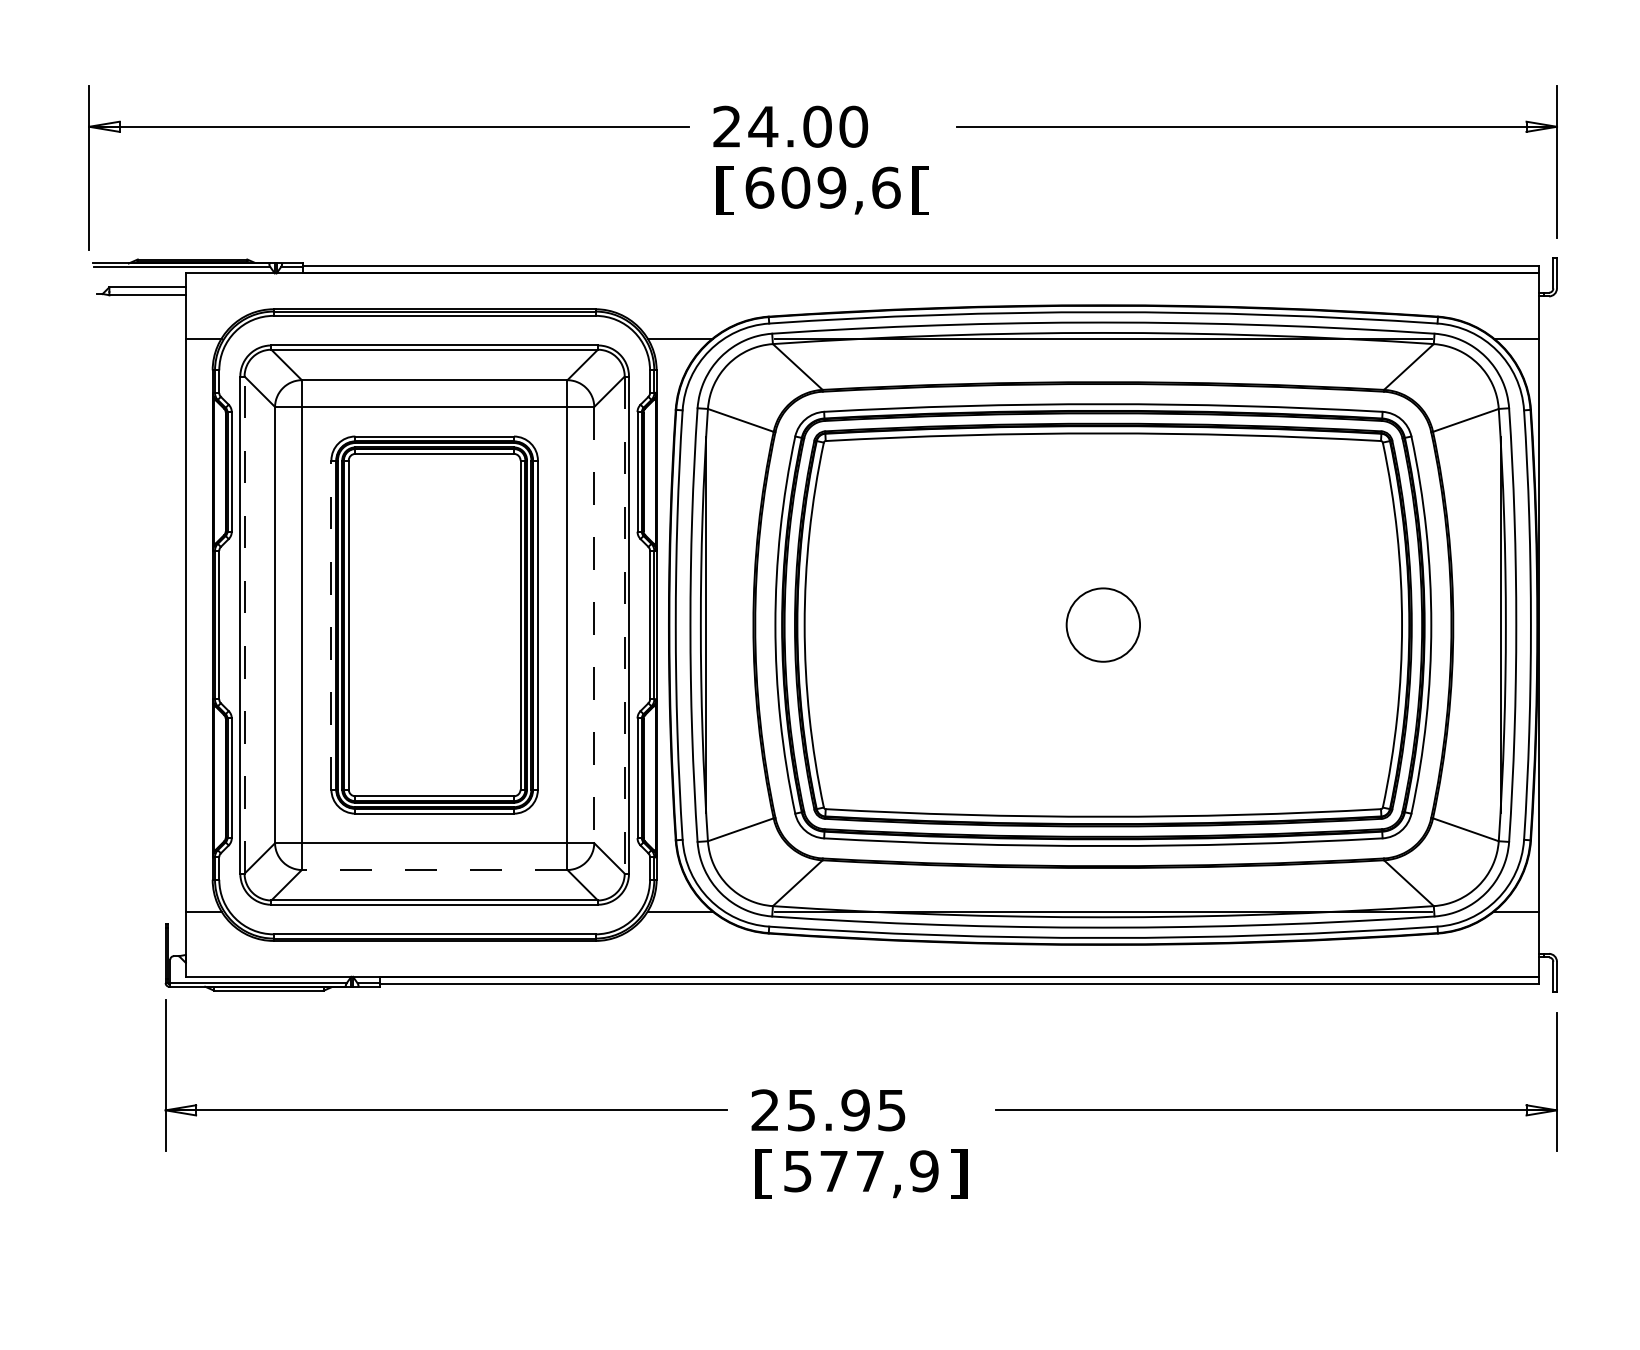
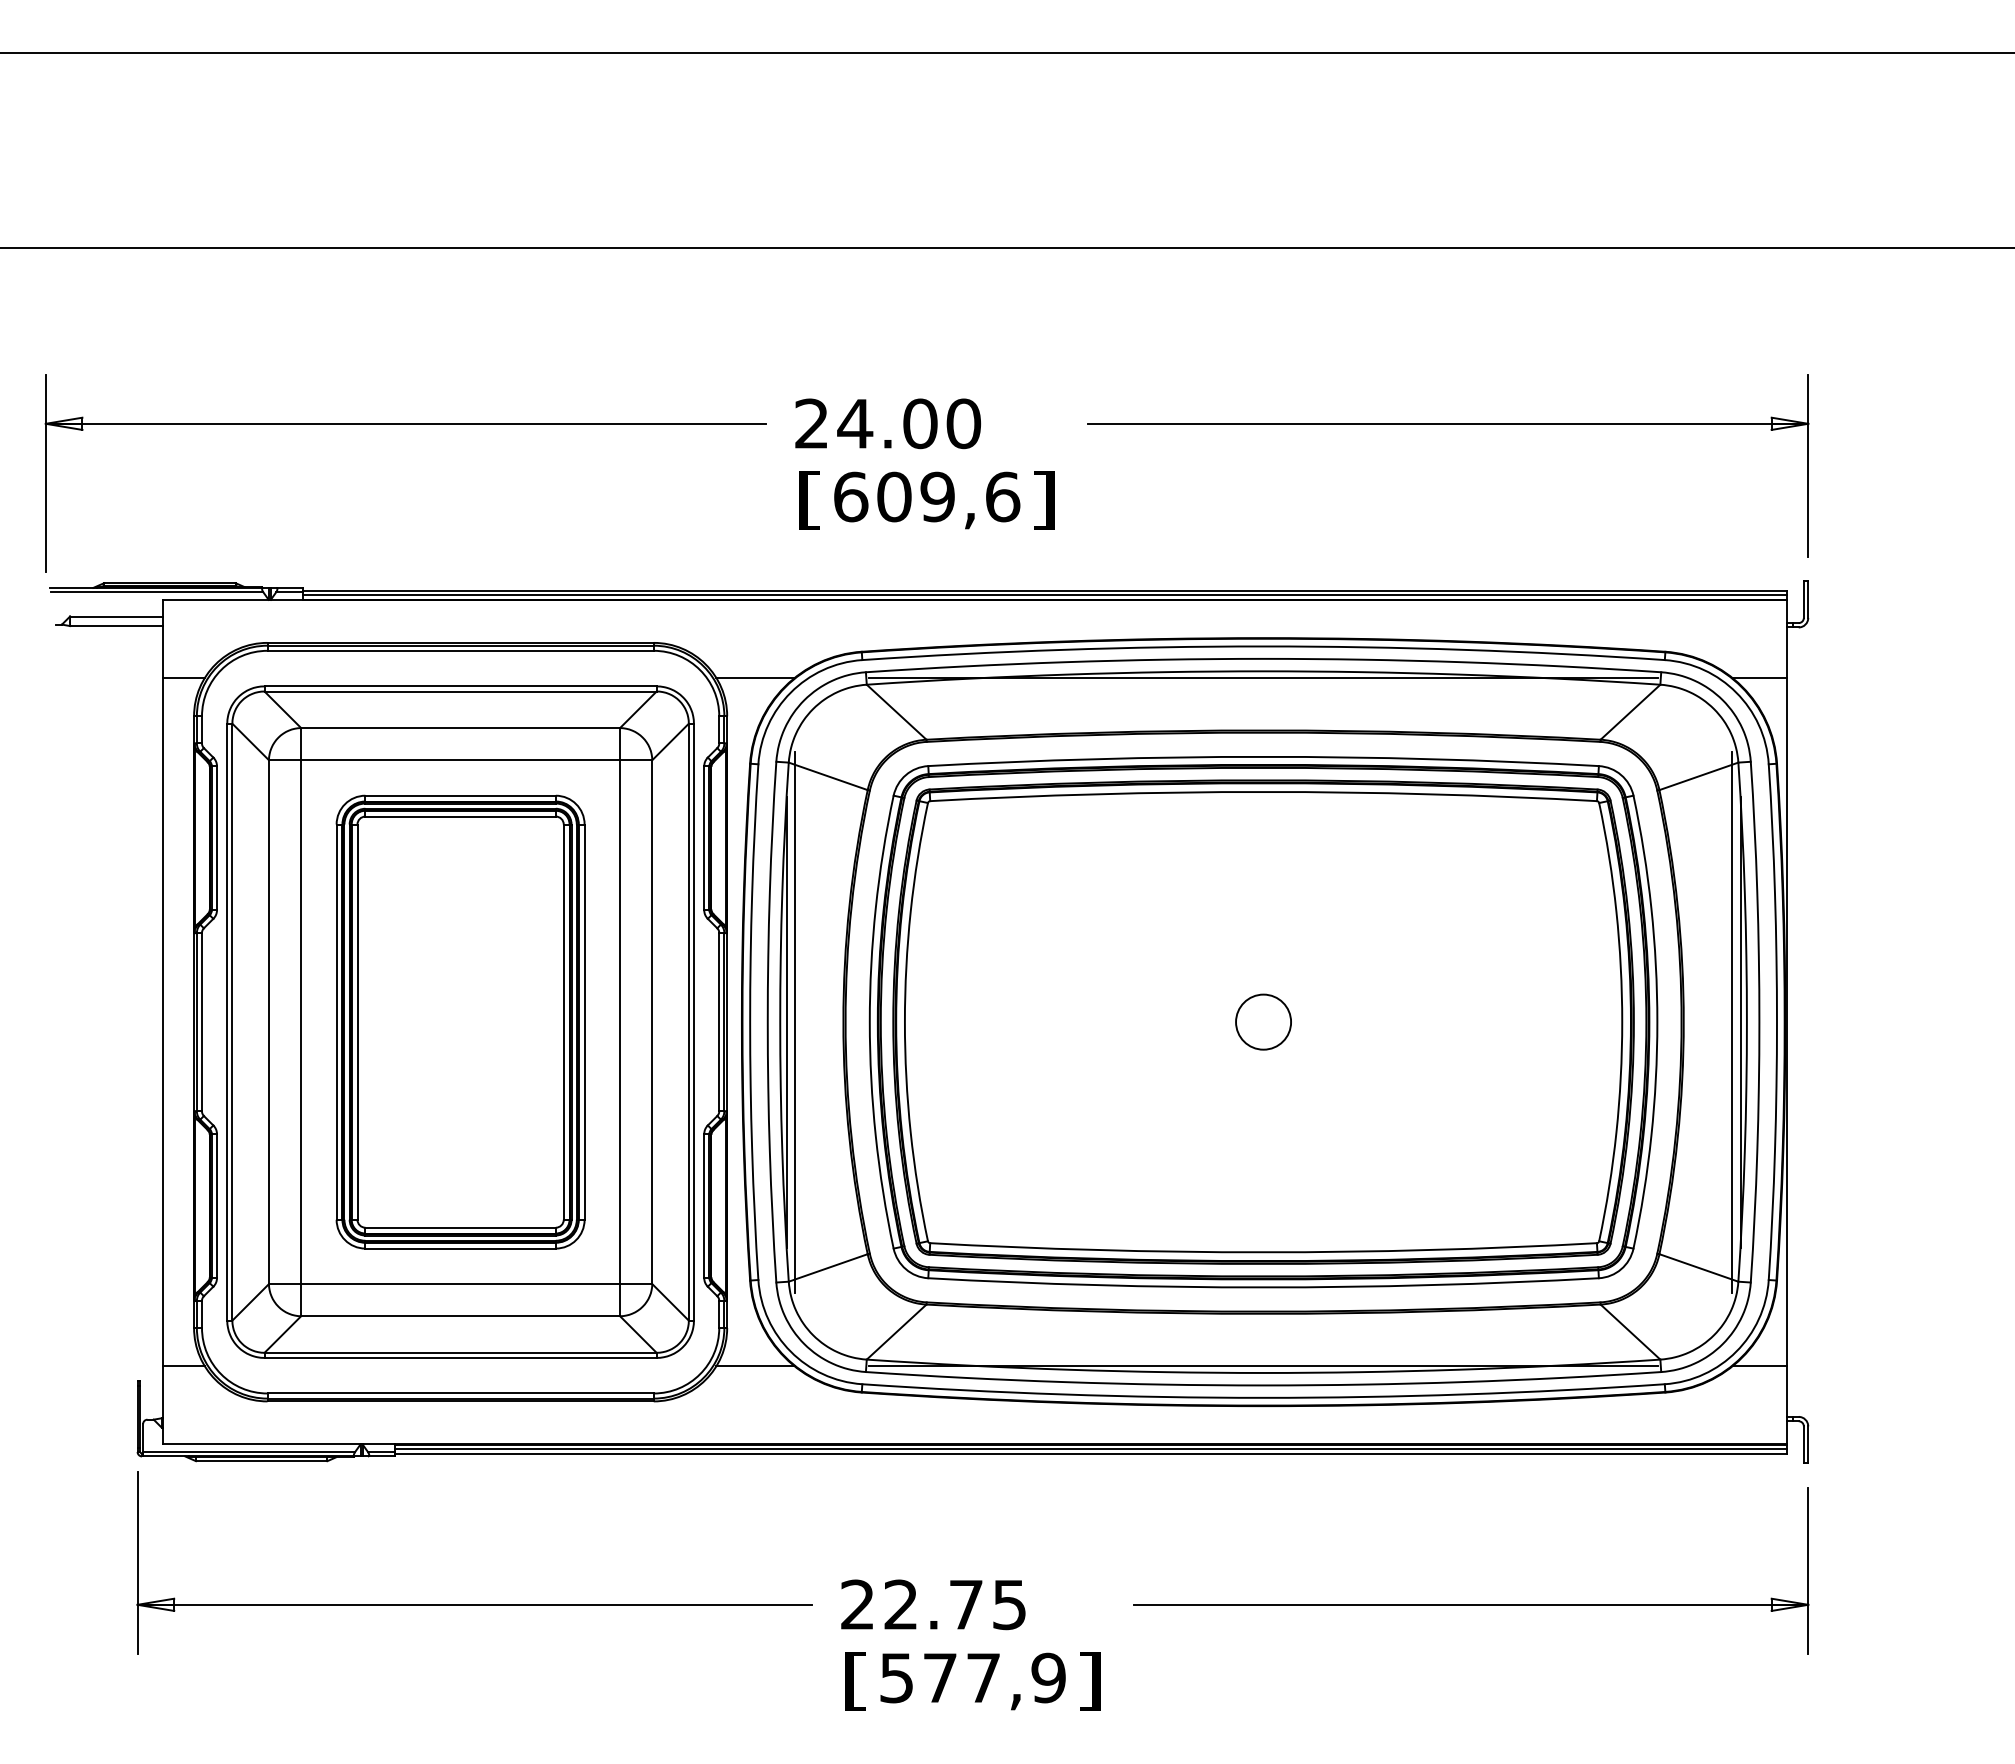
text: (920, 190) -> (1043, 500), [ -> ]
line: (920, 269) -> (1044, 595), added
line: (244, 624) -> (232, 1021), dashed -> solid
line: (713, 624) -> (795, 1021), added
circle: (1103, 624) -> (1263, 1021), size x0.62
line: (1493, 624) -> (1731, 1021), added
line: (331, 625) -> (336, 1022), dashed -> solid
line: (594, 625) -> (652, 1022), dashed -> solid
line: (624, 625) -> (688, 1022), dashed -> solid
line: (434, 870) -> (460, 1316), dashed -> solid
line: (959, 980) -> (1090, 1449), added
text: (828, 1110) -> (933, 1604), 25.95 -> 22.75

